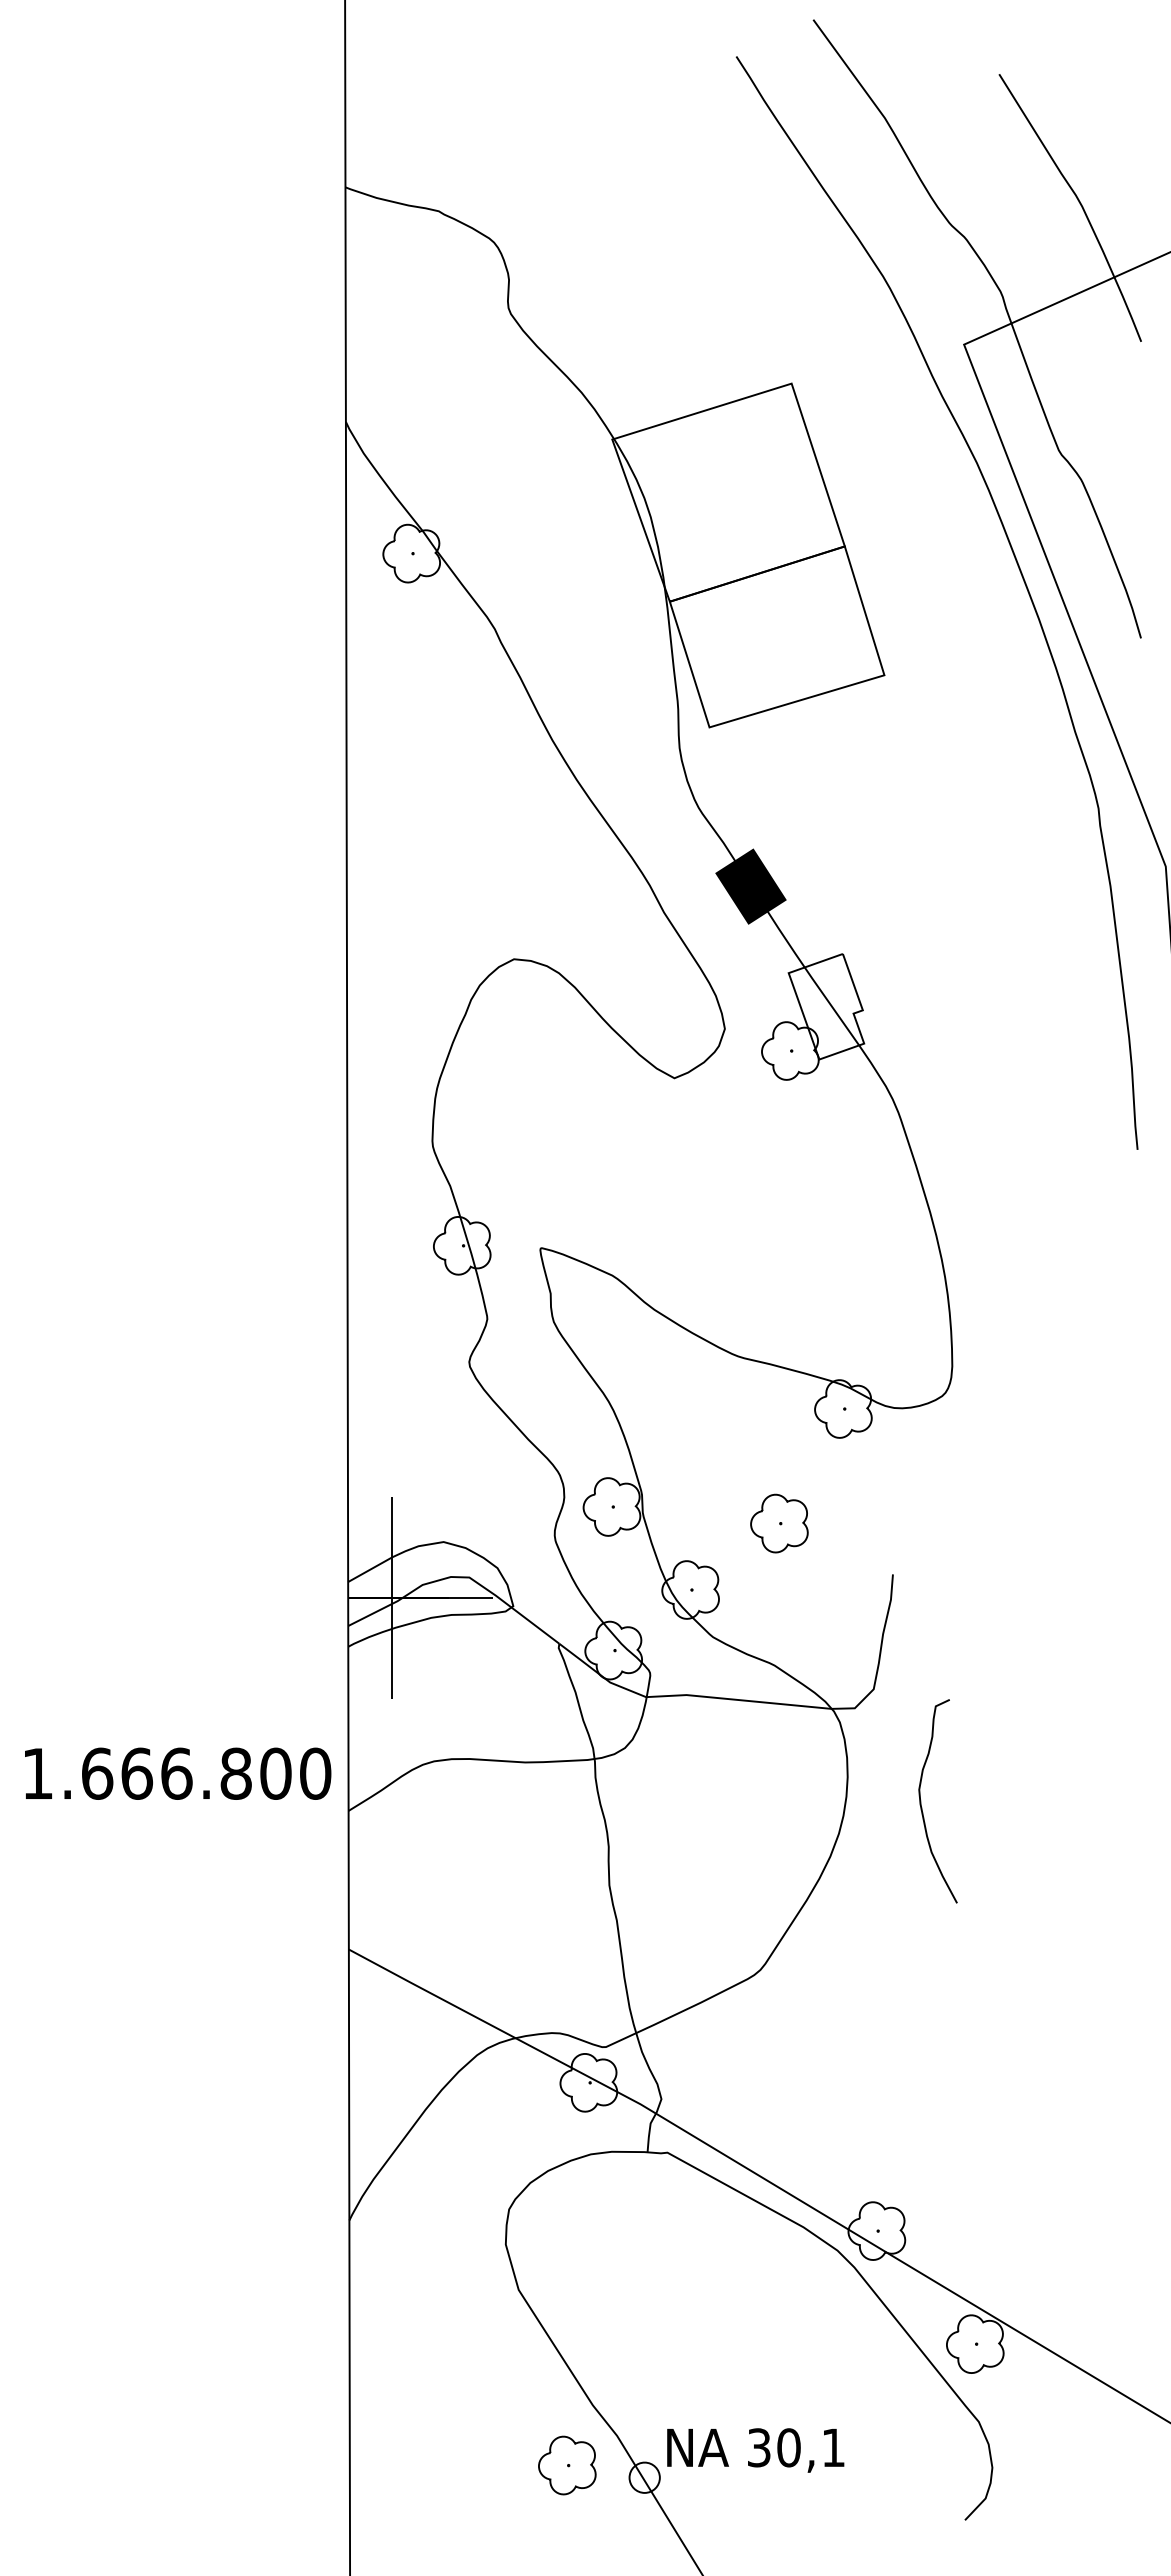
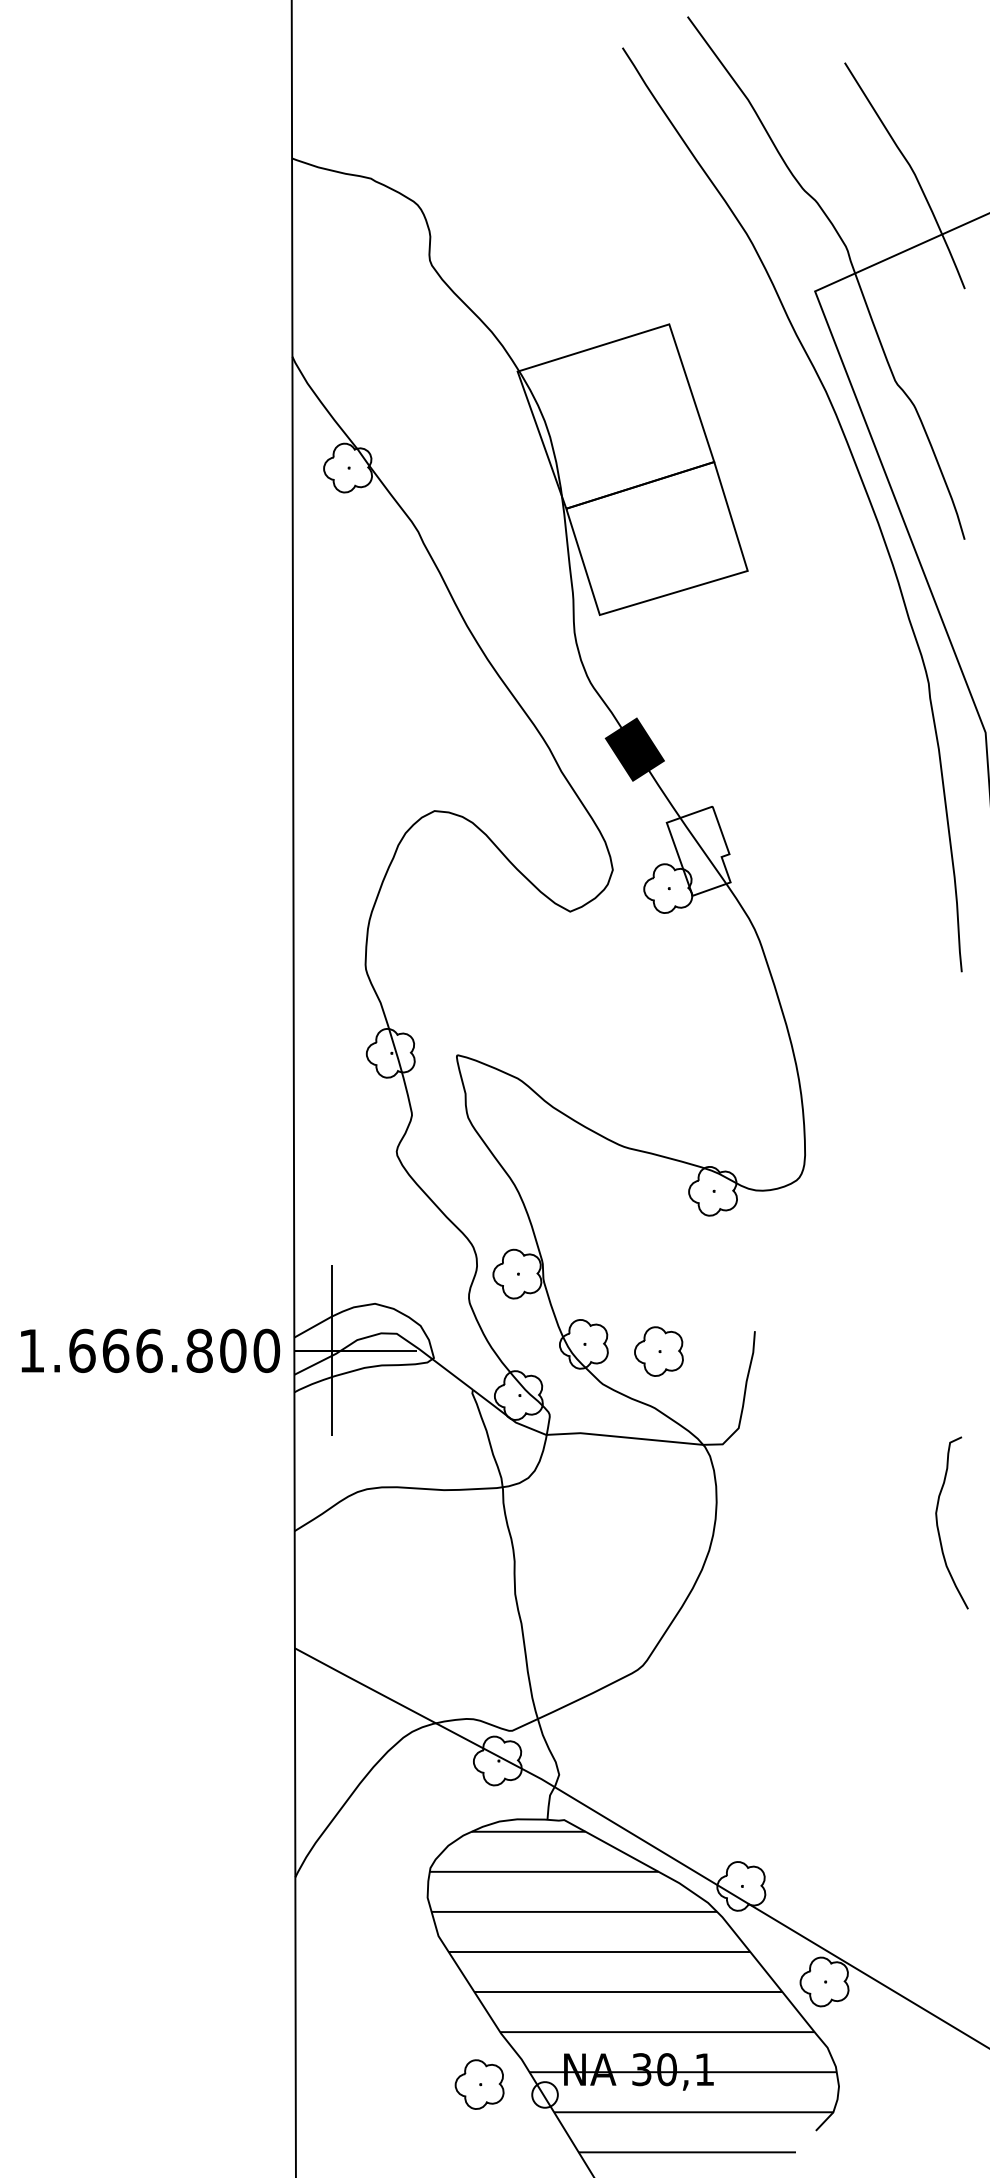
part: (779, 1523) -> (659, 1351), moved
text: (178, 1773) -> (150, 1350), moved
curve: (921, 1801) -> (938, 1523), moved
hatch: (748, 2355) -> (632, 1991), added

